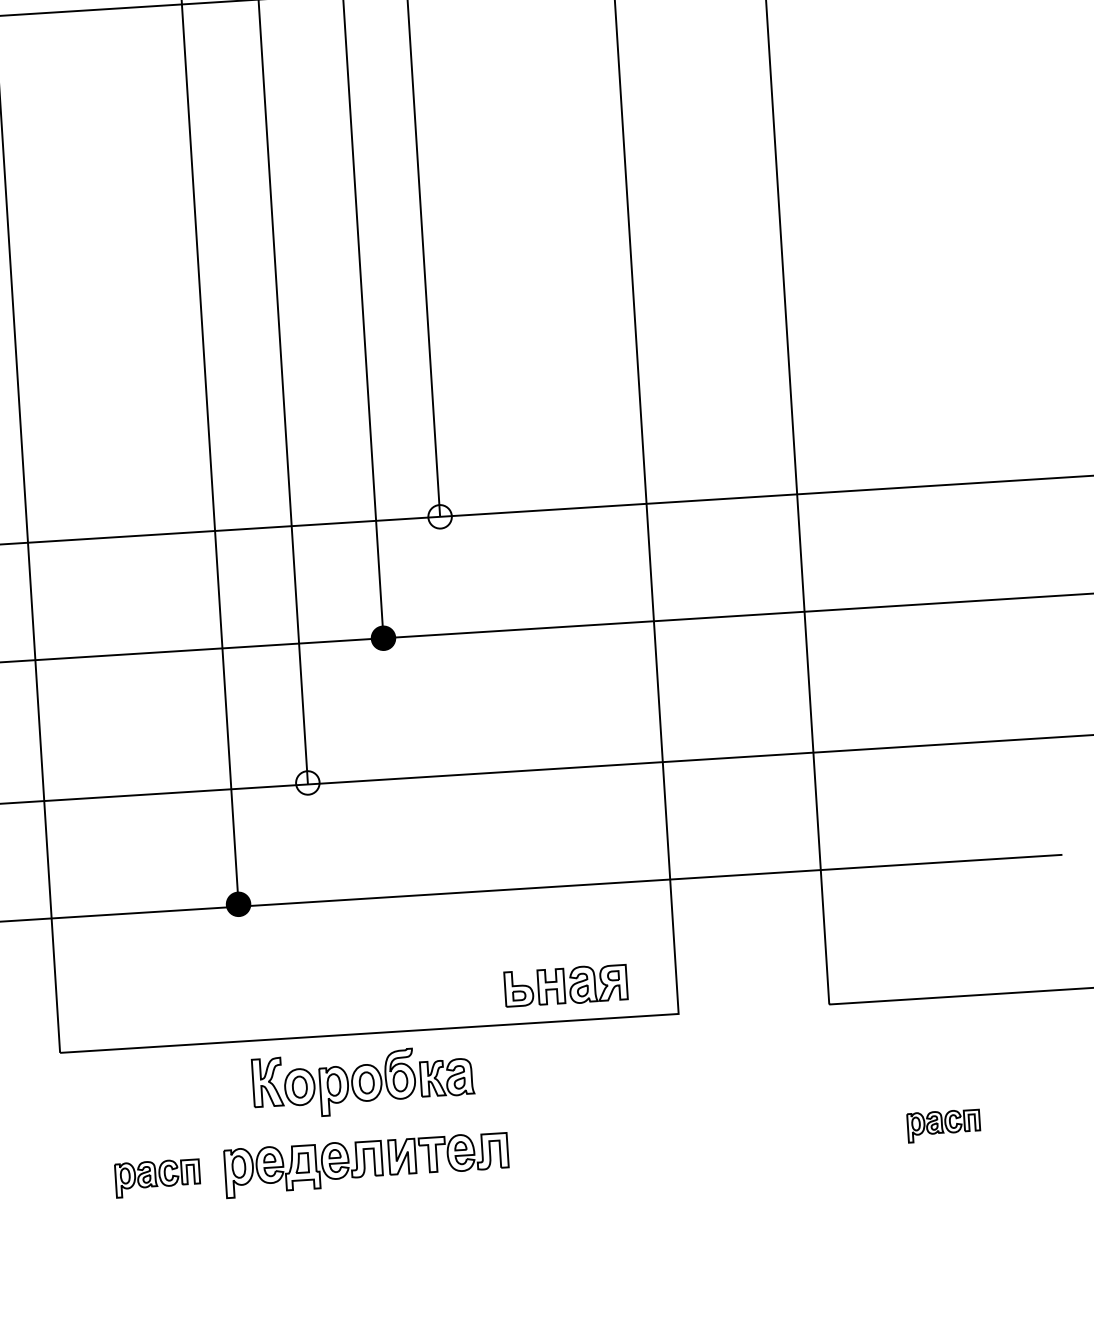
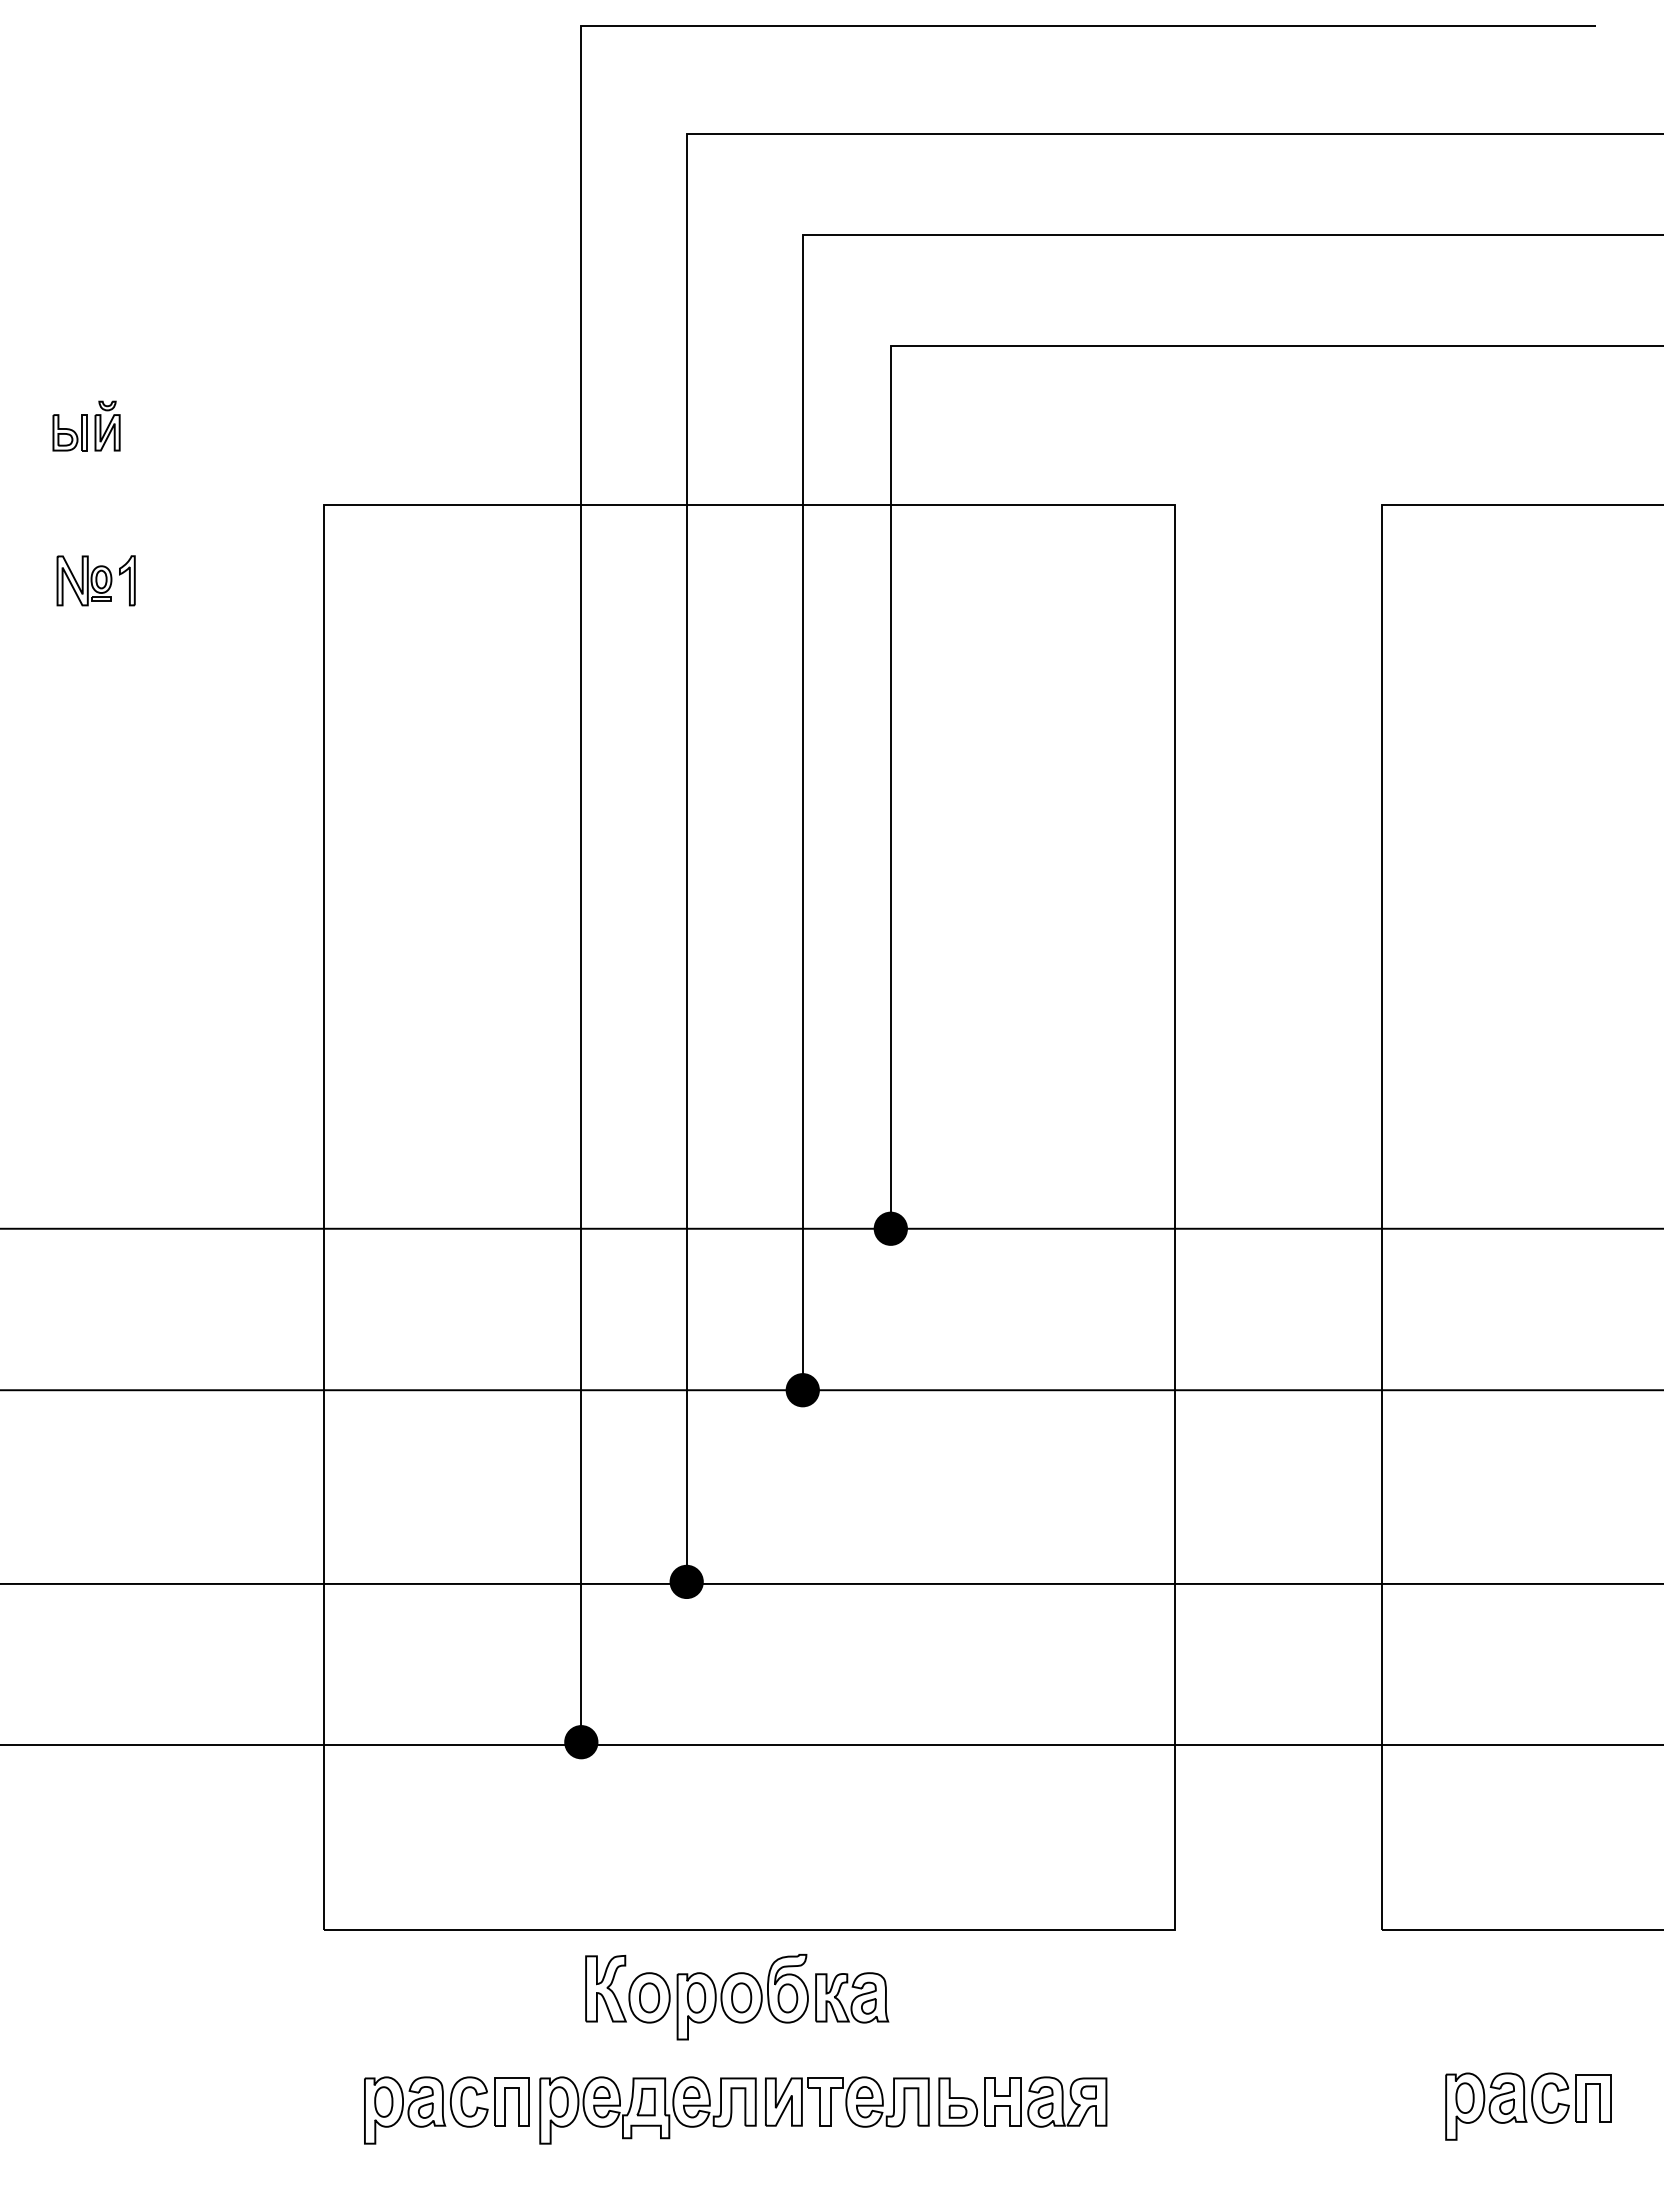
fill: (439, 516) -> (890, 1228), added
fill: (307, 782) -> (686, 1581), added
part: (565, 985) -> (1022, 2101), moved
part: (943, 1125) -> (1528, 2106), size x1.67
part: (157, 1178) -> (446, 2110), size x1.43

